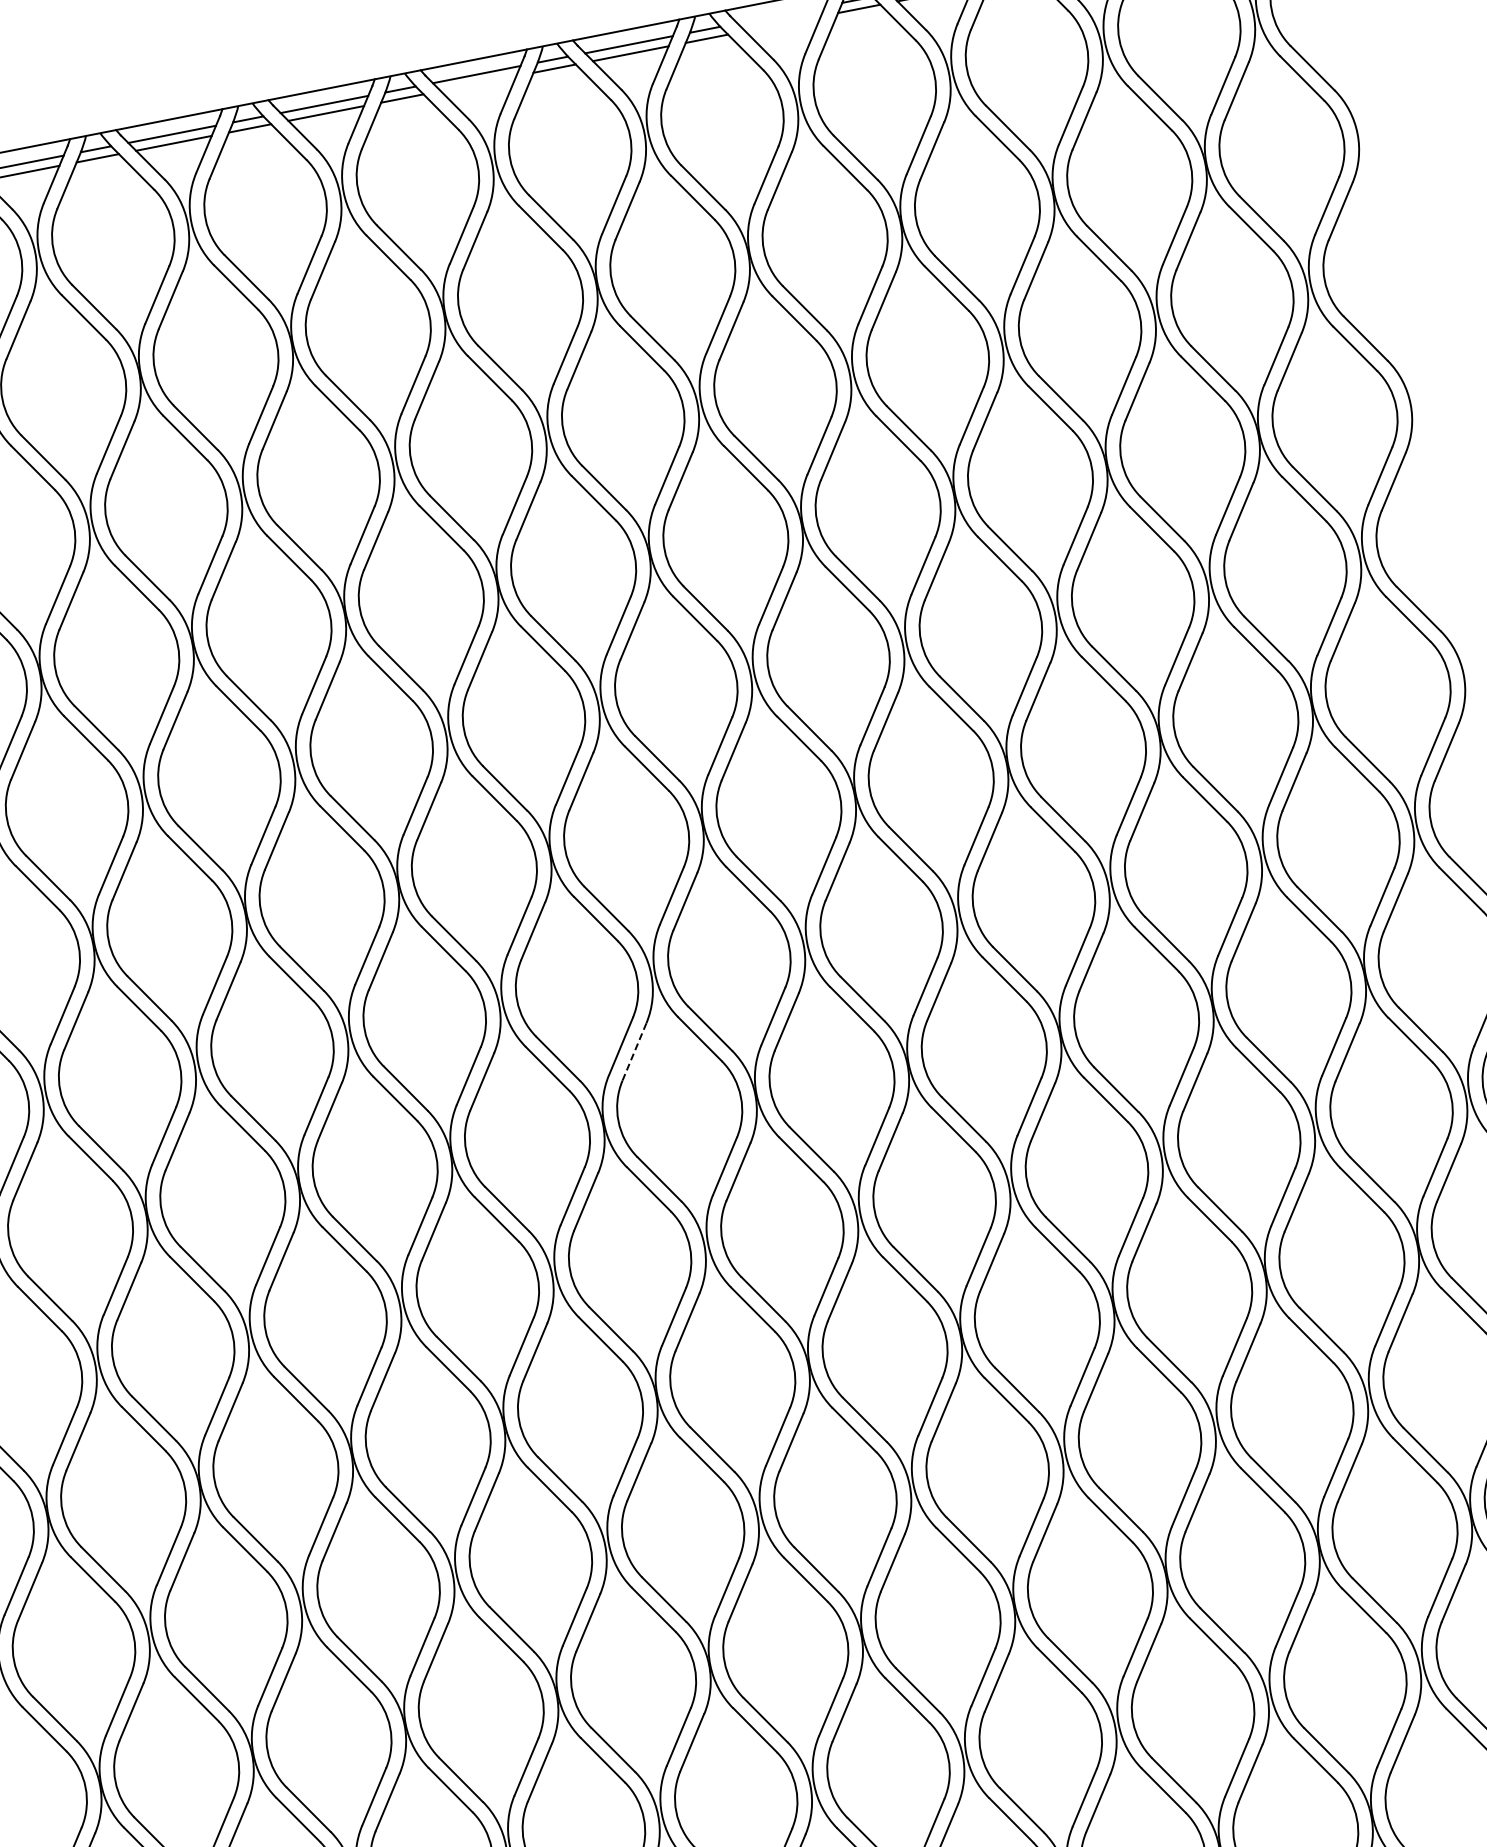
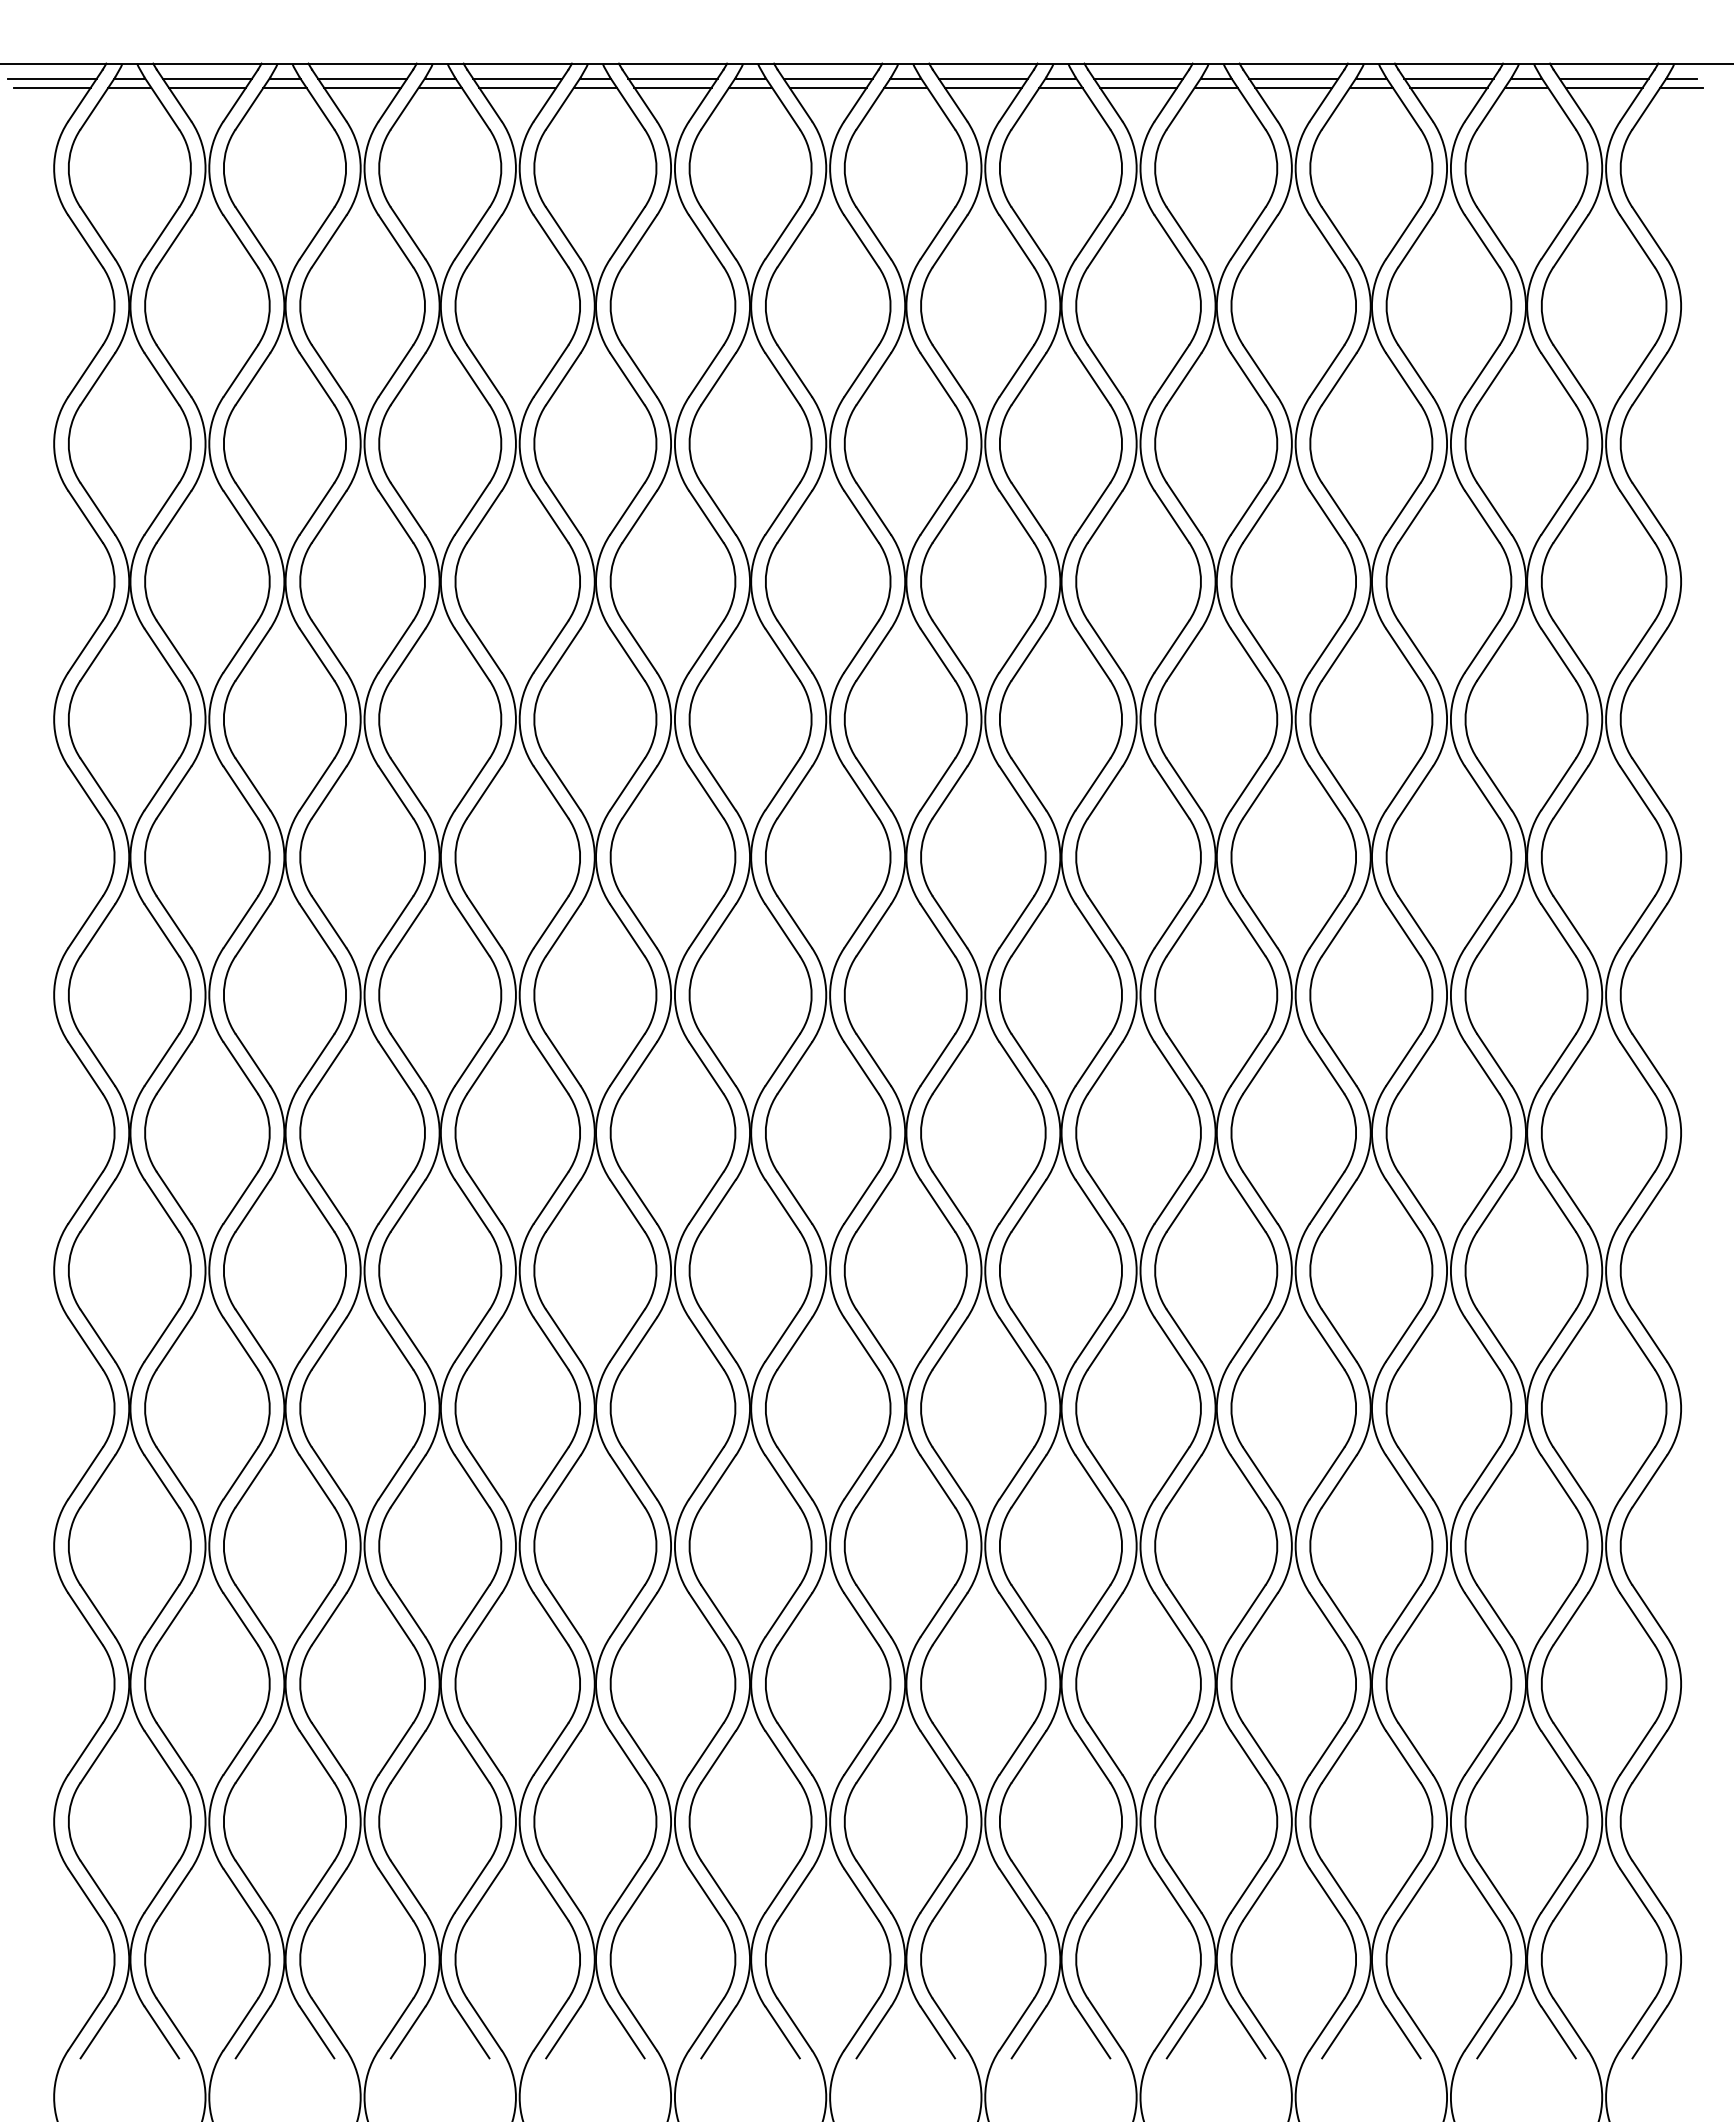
line: (781, 14) -> (1138, 78), added
line: (782, 23) -> (1138, 87), added
line: (477, 83) -> (827, 87), added
line: (634, 1052) -> (794, 1068), dashed -> solid

